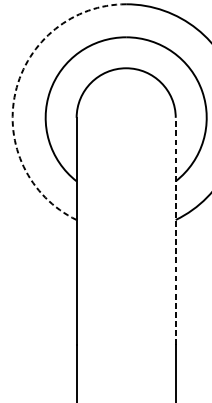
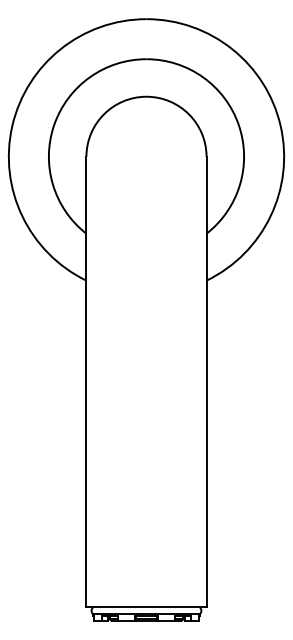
arc: (15, 92) -> (12, 126), dashed -> solid
line: (175, 231) -> (206, 294), dashed -> solid

